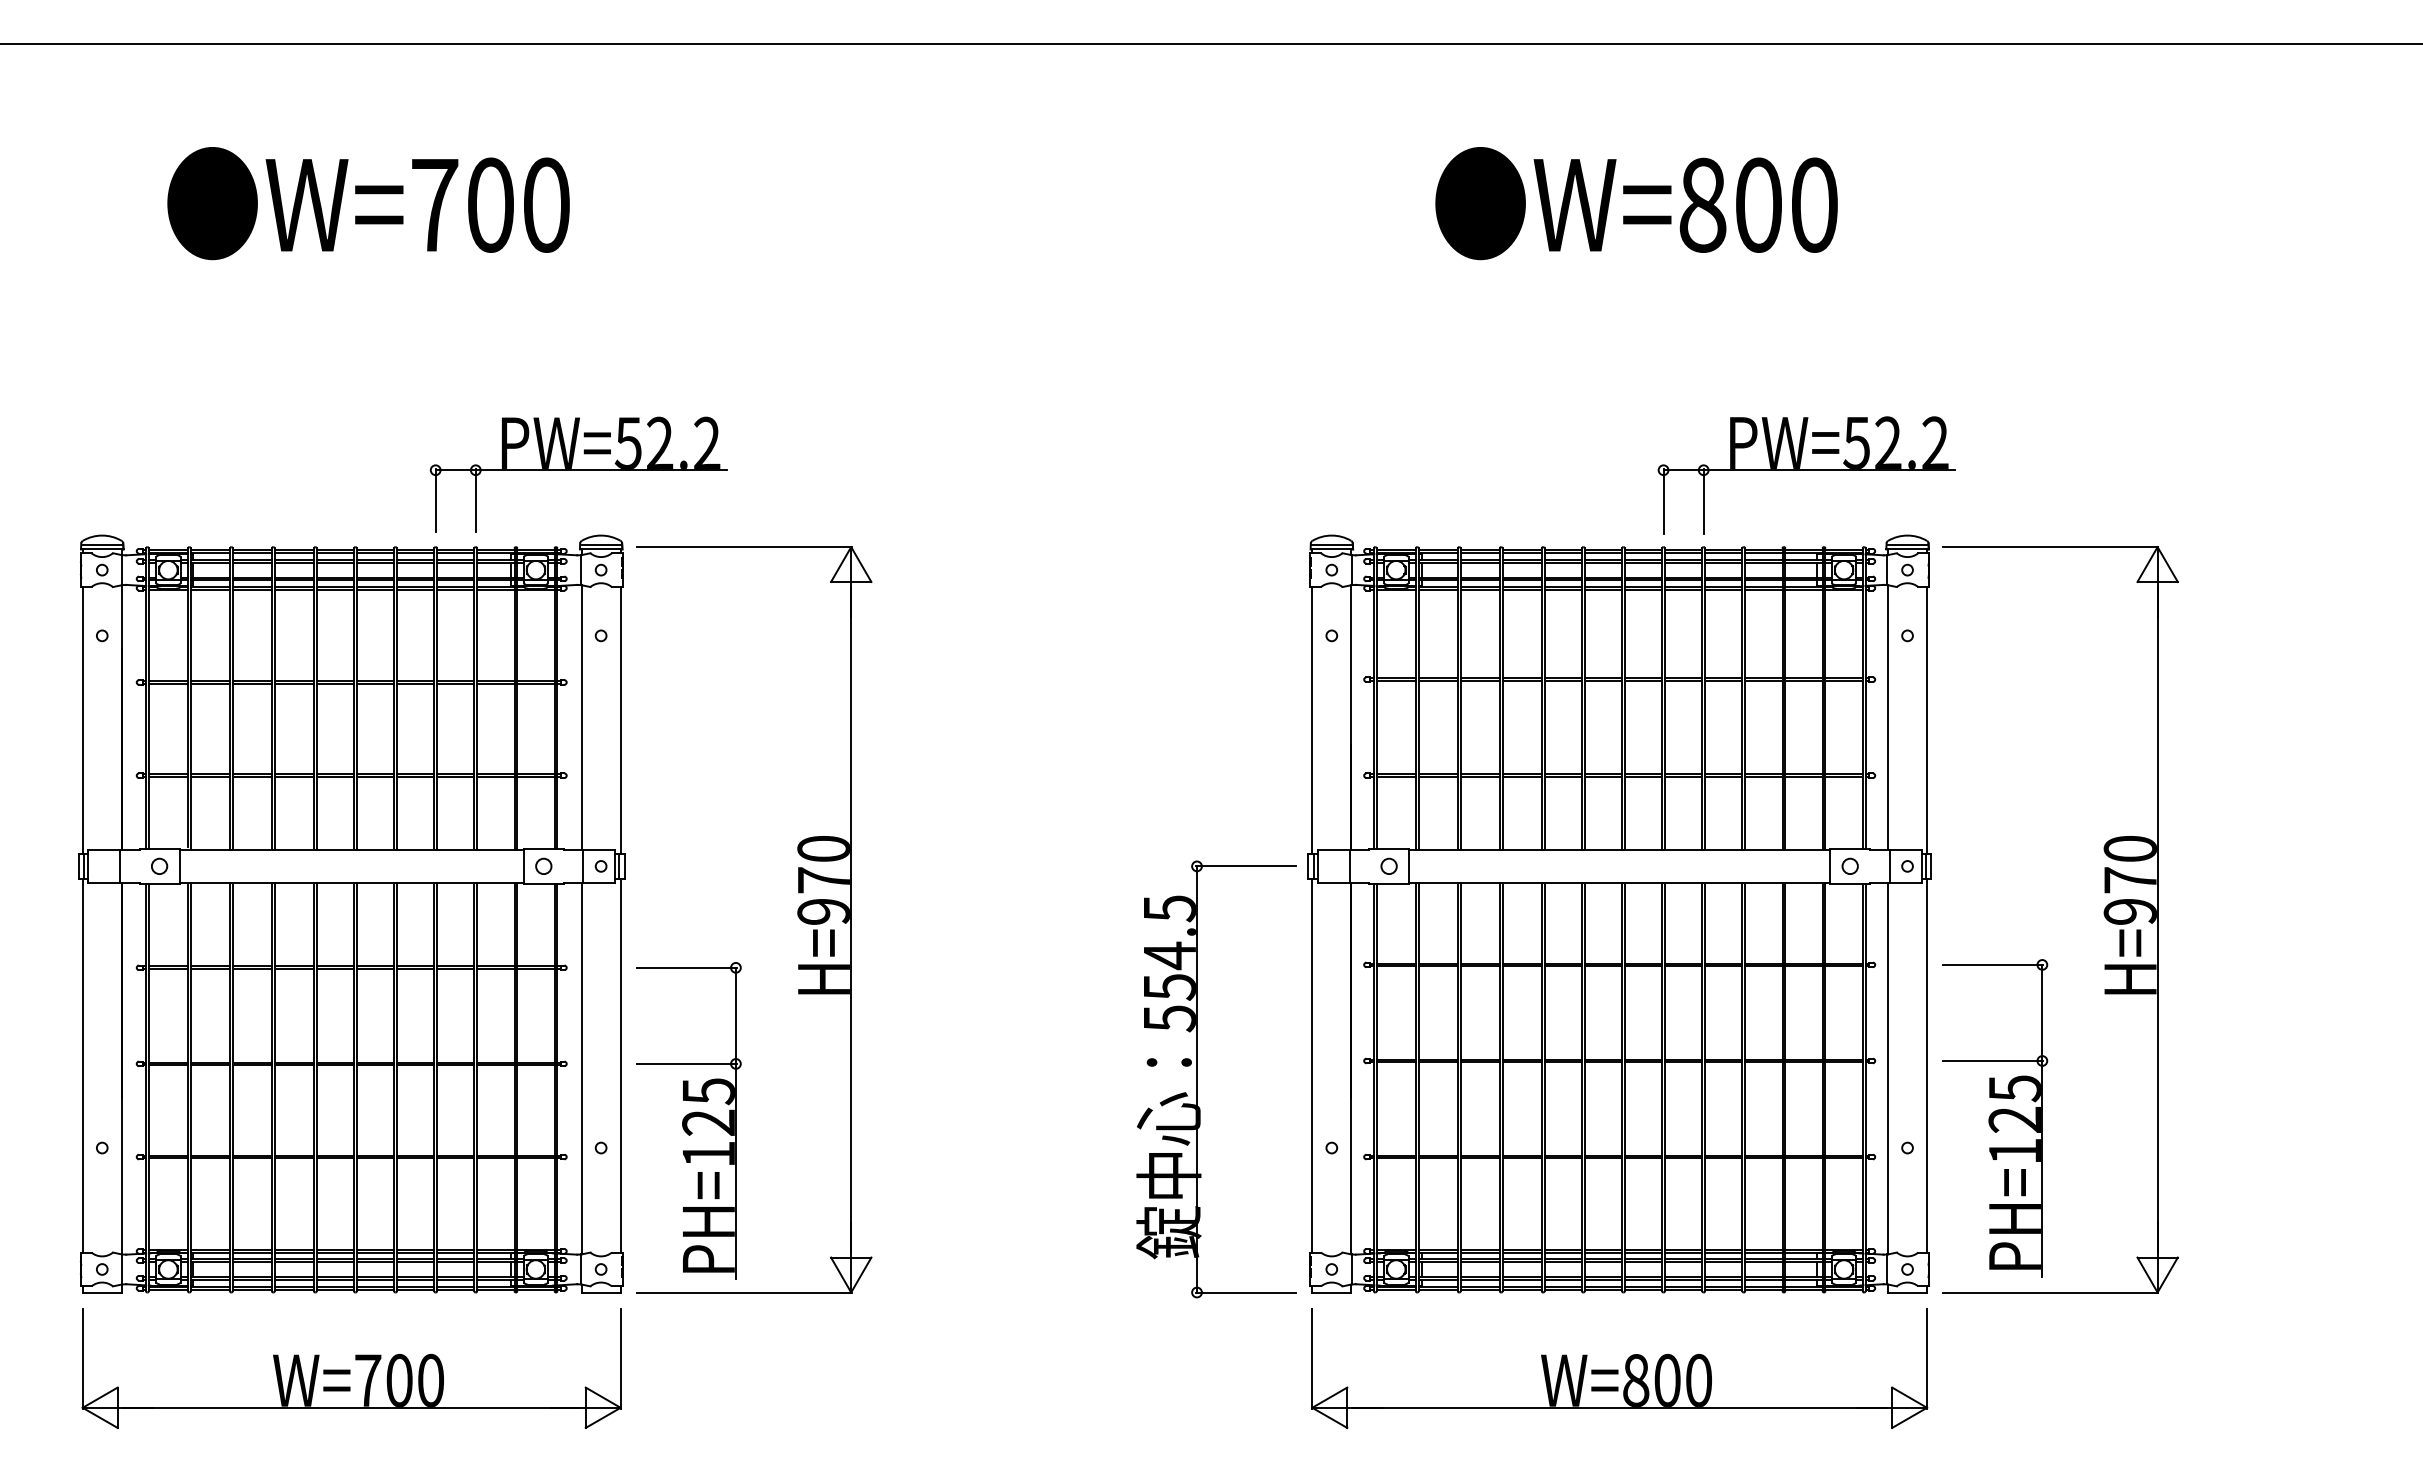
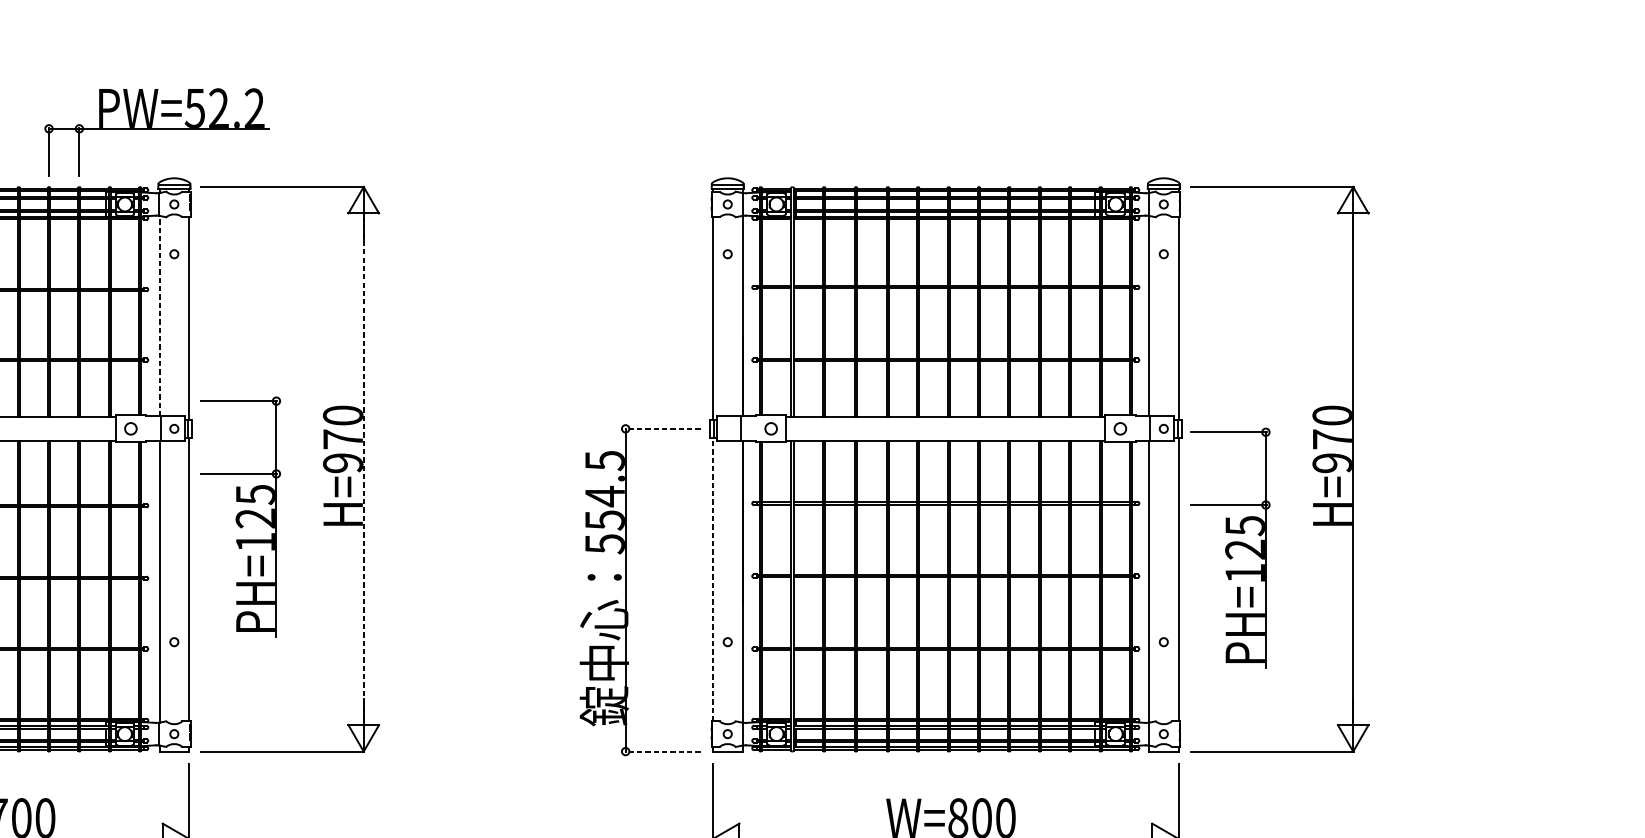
part: (1806, 475) -> (1087, 132), removed
line: (581, 717) -> (159, 316), solid -> dashed
line: (1246, 866) -> (663, 428), solid -> dashed
line: (851, 919) -> (363, 469), solid -> dashed
line: (1312, 1065) -> (713, 579), solid -> dashed
part: (1995, 1118) -> (1230, 548), moved
part: (688, 1120) -> (240, 516), moved
line: (1246, 1292) -> (663, 751), solid -> dashed

